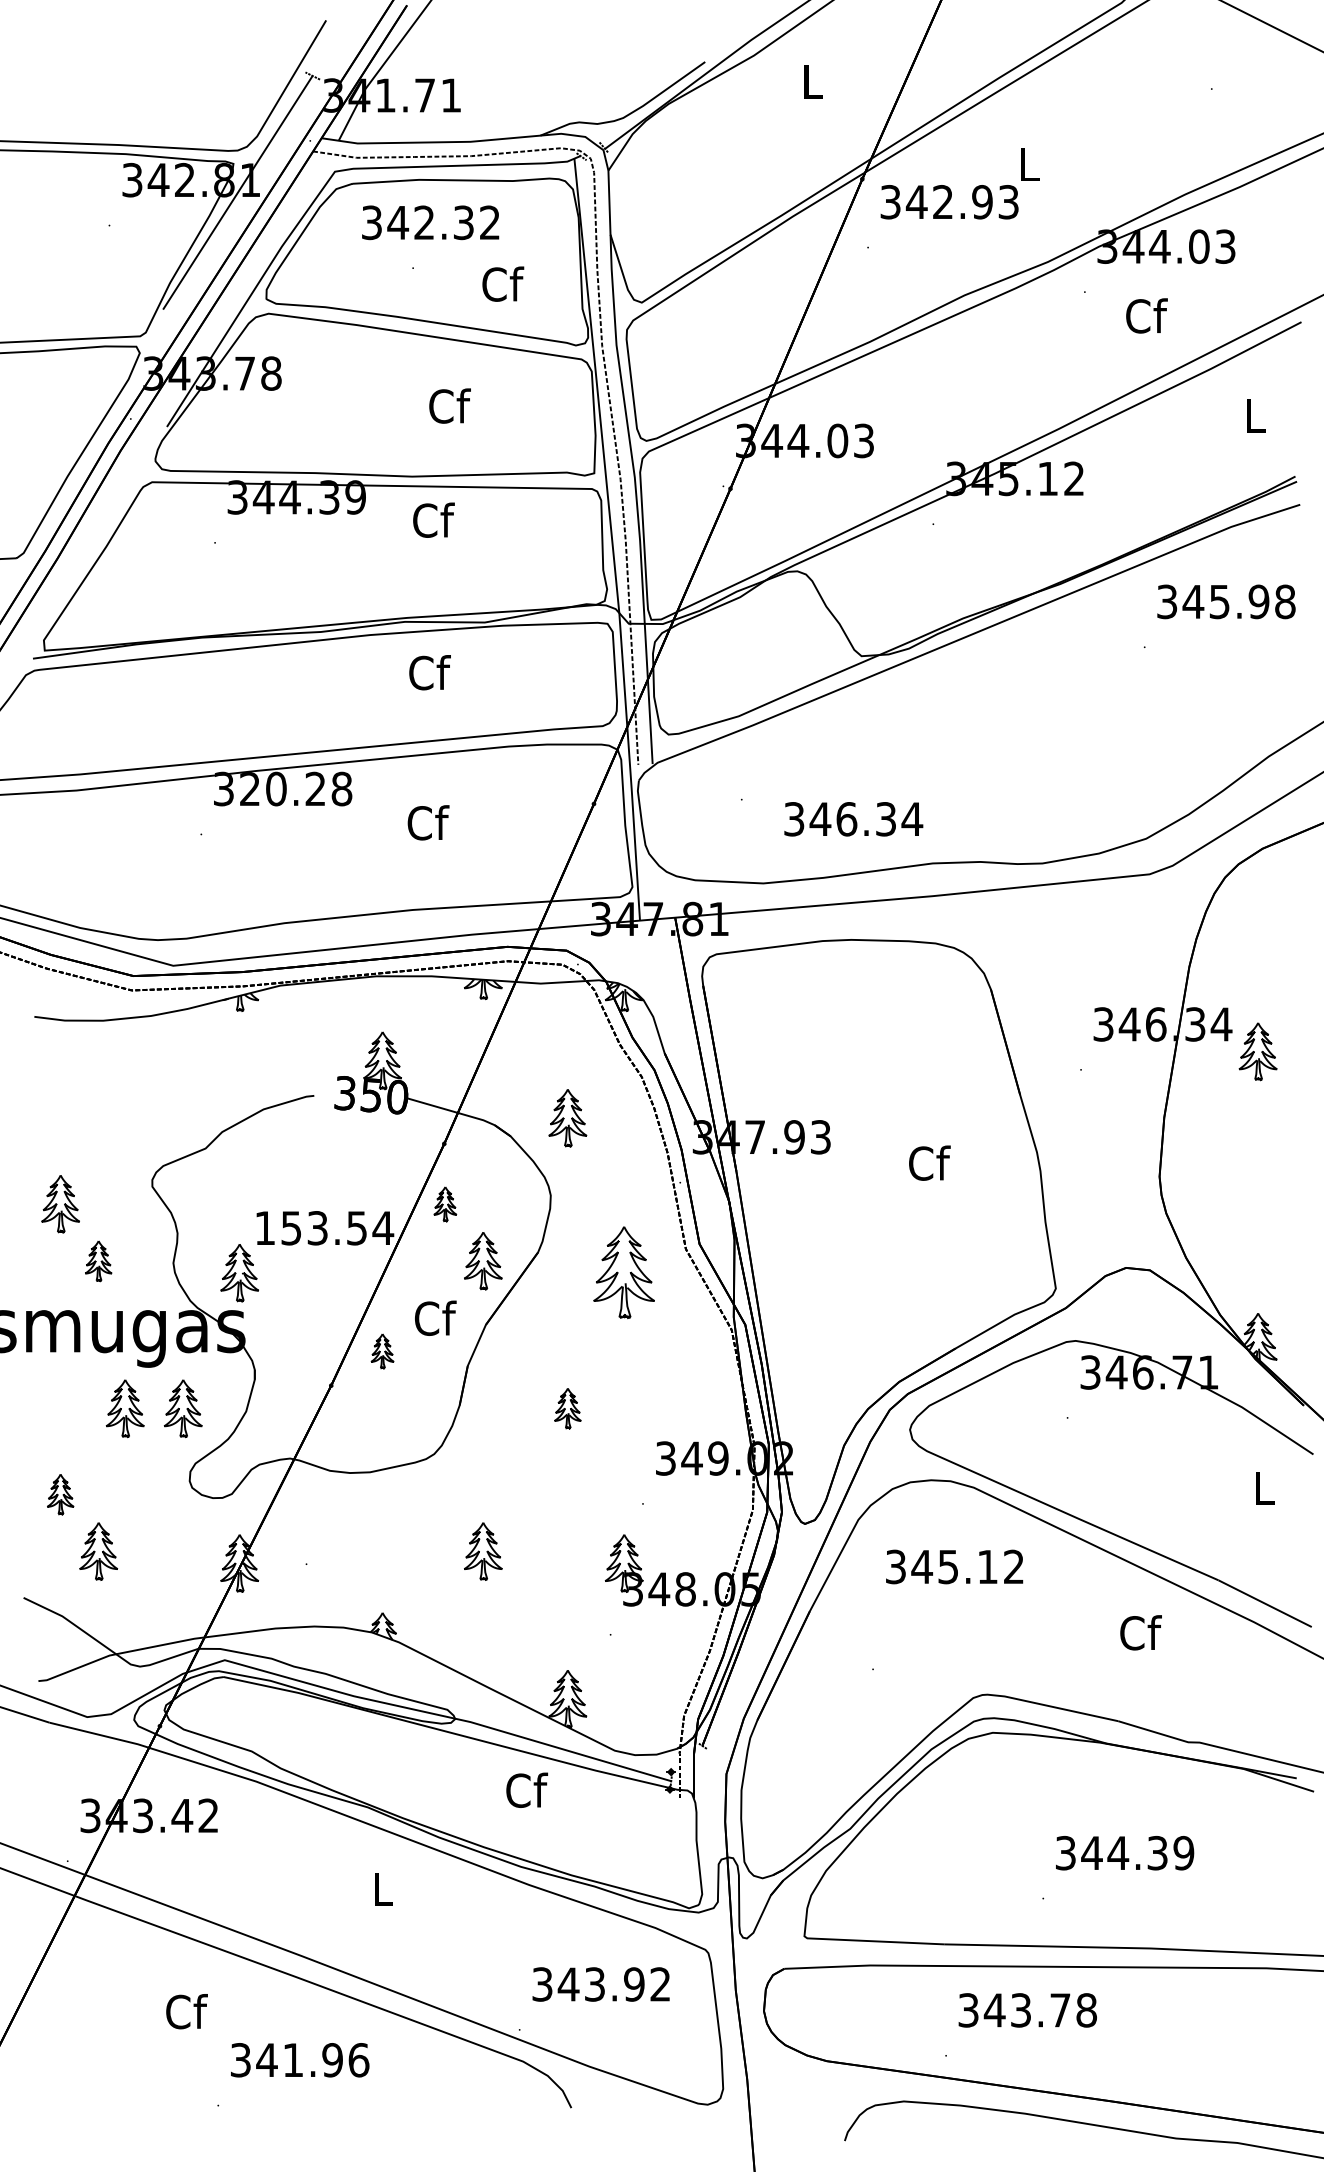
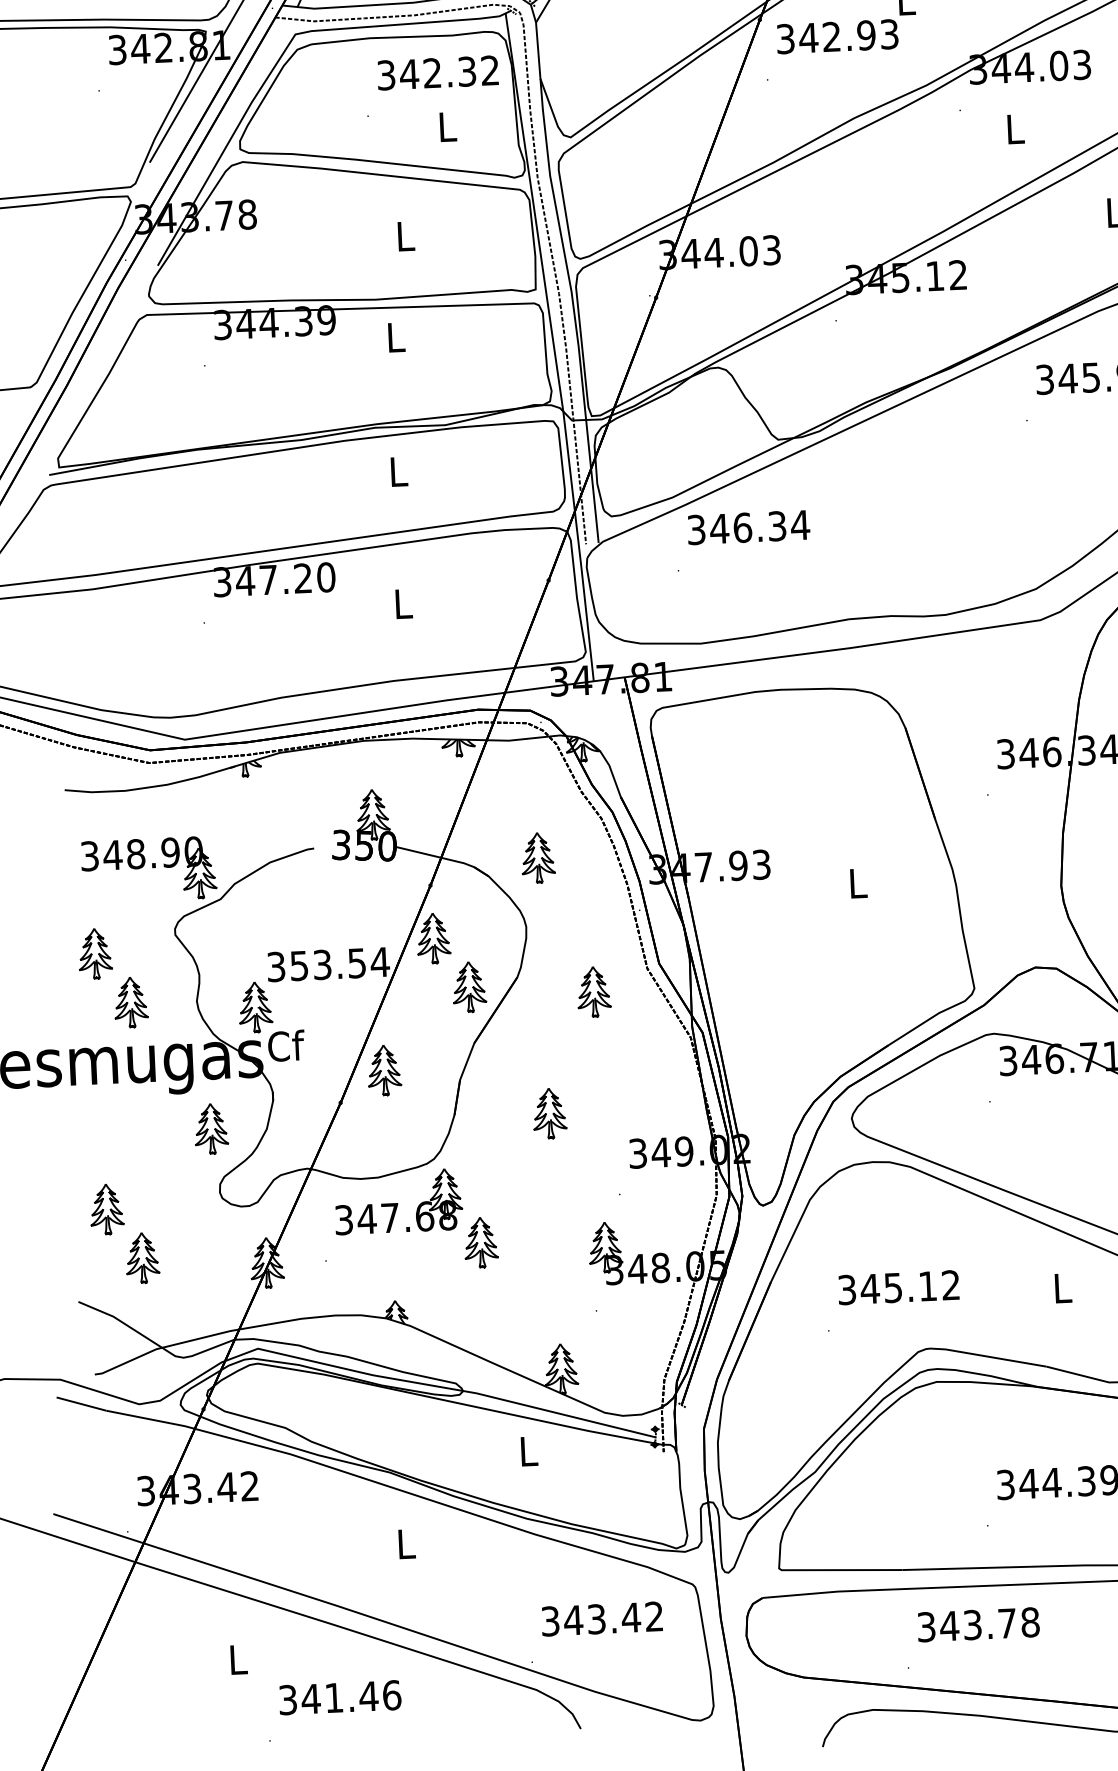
text: (430, 222) -> (437, 72), moved
text: (503, 283) -> (448, 126), Cf -> L
text: (1146, 315) -> (1015, 128), Cf -> L
text: (449, 405) -> (405, 235), Cf -> L
text: (433, 519) -> (396, 336), Cf -> L
text: (429, 672) -> (398, 471), Cf -> L
text: (295, 788) -> (285, 578), 320.28 -> 347.20
text: (853, 819) -> (748, 527), moved
text: (428, 822) -> (403, 603), Cf -> L
part: (125, 1111) -> (148, 869), added
text: (929, 1162) -> (858, 882), Cf -> L
part: (445, 1204) -> (433, 938), size x1.67
text: (265, 1228) -> (276, 967), 153.54 -> 353.54
part: (98, 1261) -> (130, 1002), size x1.43
part: (624, 1273) -> (594, 992), size x0.62
text: (435, 1317) -> (286, 1045), moved
part: (382, 1351) -> (384, 1070), size x1.67
part: (124, 1408) -> (159, 1131), removed
part: (567, 1408) -> (549, 1113), size x1.43
part: (60, 1494) -> (106, 1209), size x1.43
part: (391, 1500) -> (398, 1201), added
text: (954, 1566) -> (898, 1287), moved
text: (1140, 1632) -> (1062, 1287), Cf -> L
text: (527, 1789) -> (529, 1450), Cf -> L
text: (634, 1984) -> (631, 1617), 343.92 -> 343.42
text: (186, 2011) -> (238, 1659), Cf -> L
text: (332, 2060) -> (368, 1696), 341.96 -> 341.46

